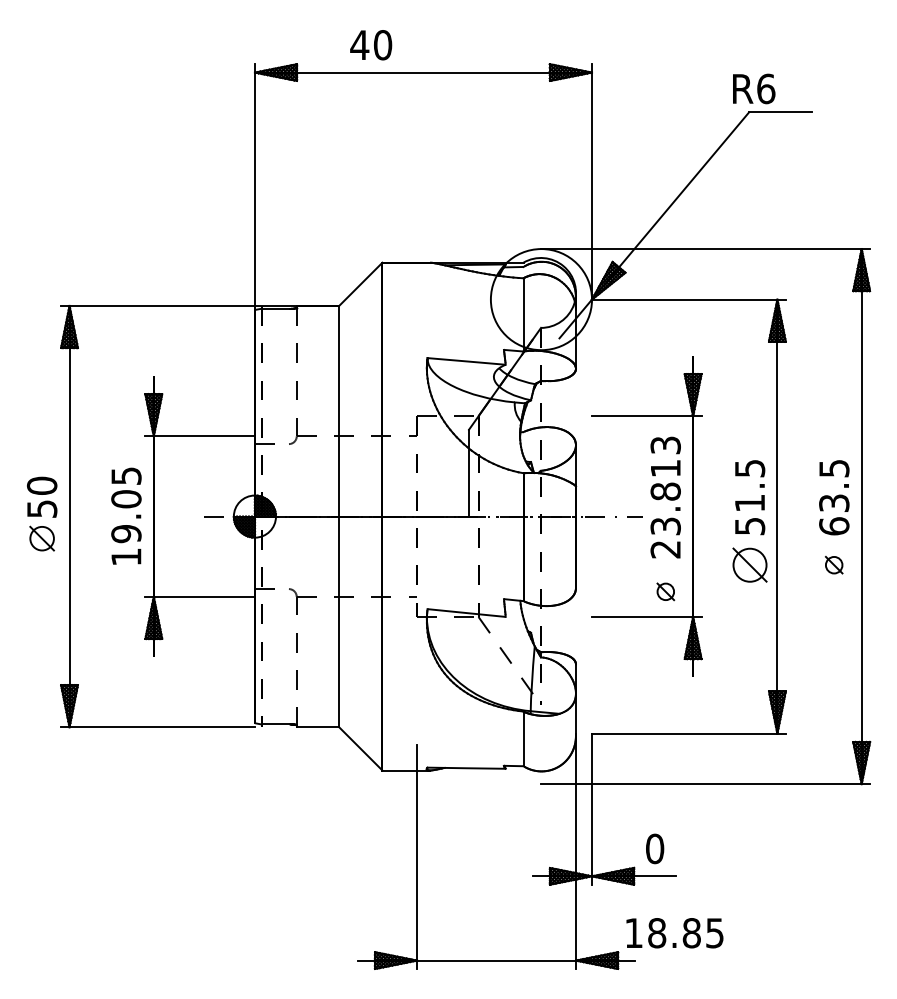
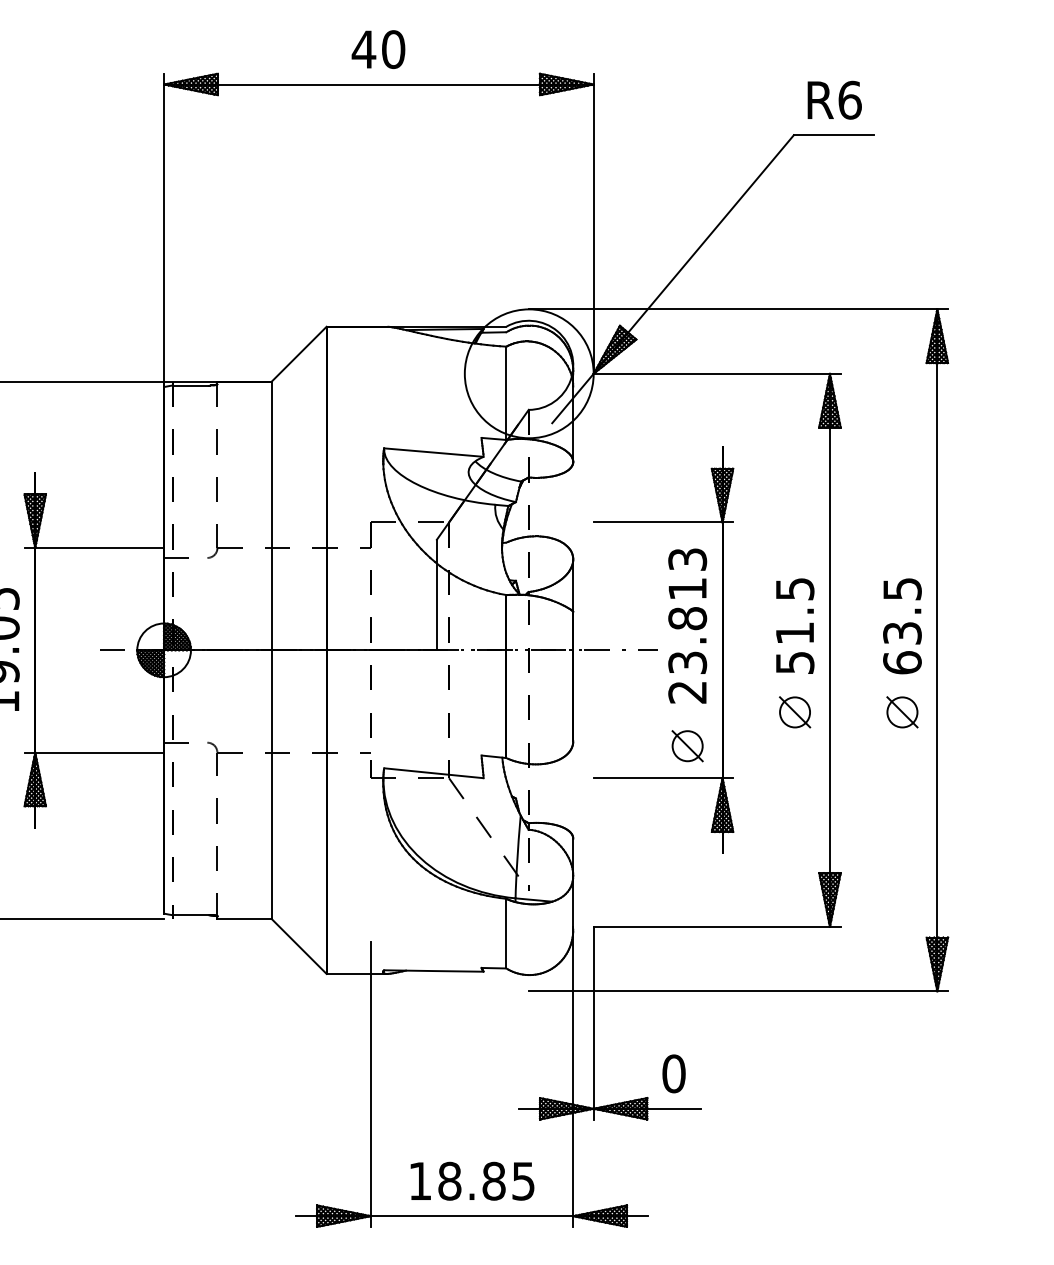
text: (371, 45) -> (378, 49), moved
text: (754, 88) -> (835, 99), moved
part: (833, 564) -> (901, 711), size x1.43
part: (749, 565) -> (794, 712), size x0.71
part: (665, 591) -> (687, 745), size x1.43
text: (674, 933) -> (471, 1181), moved

